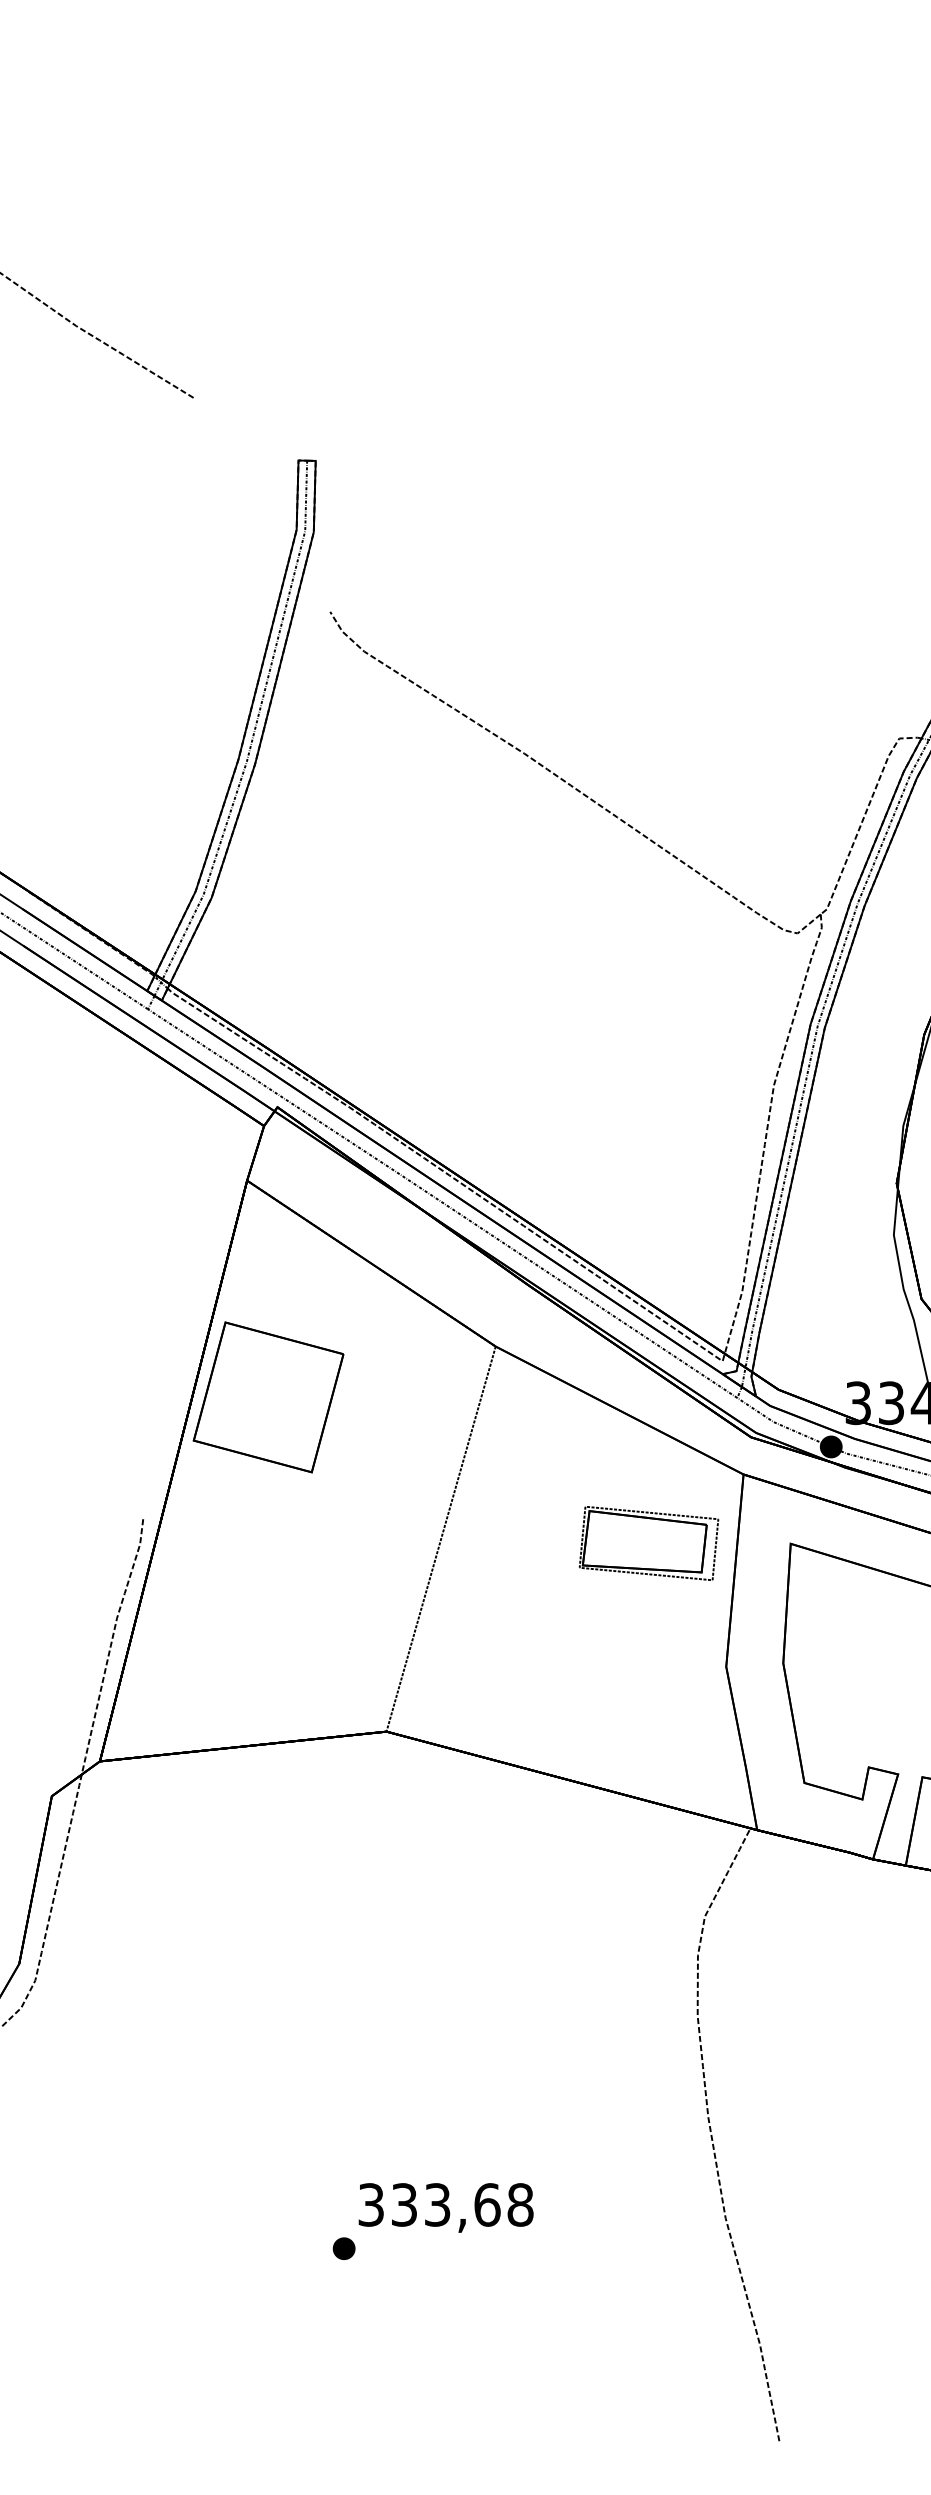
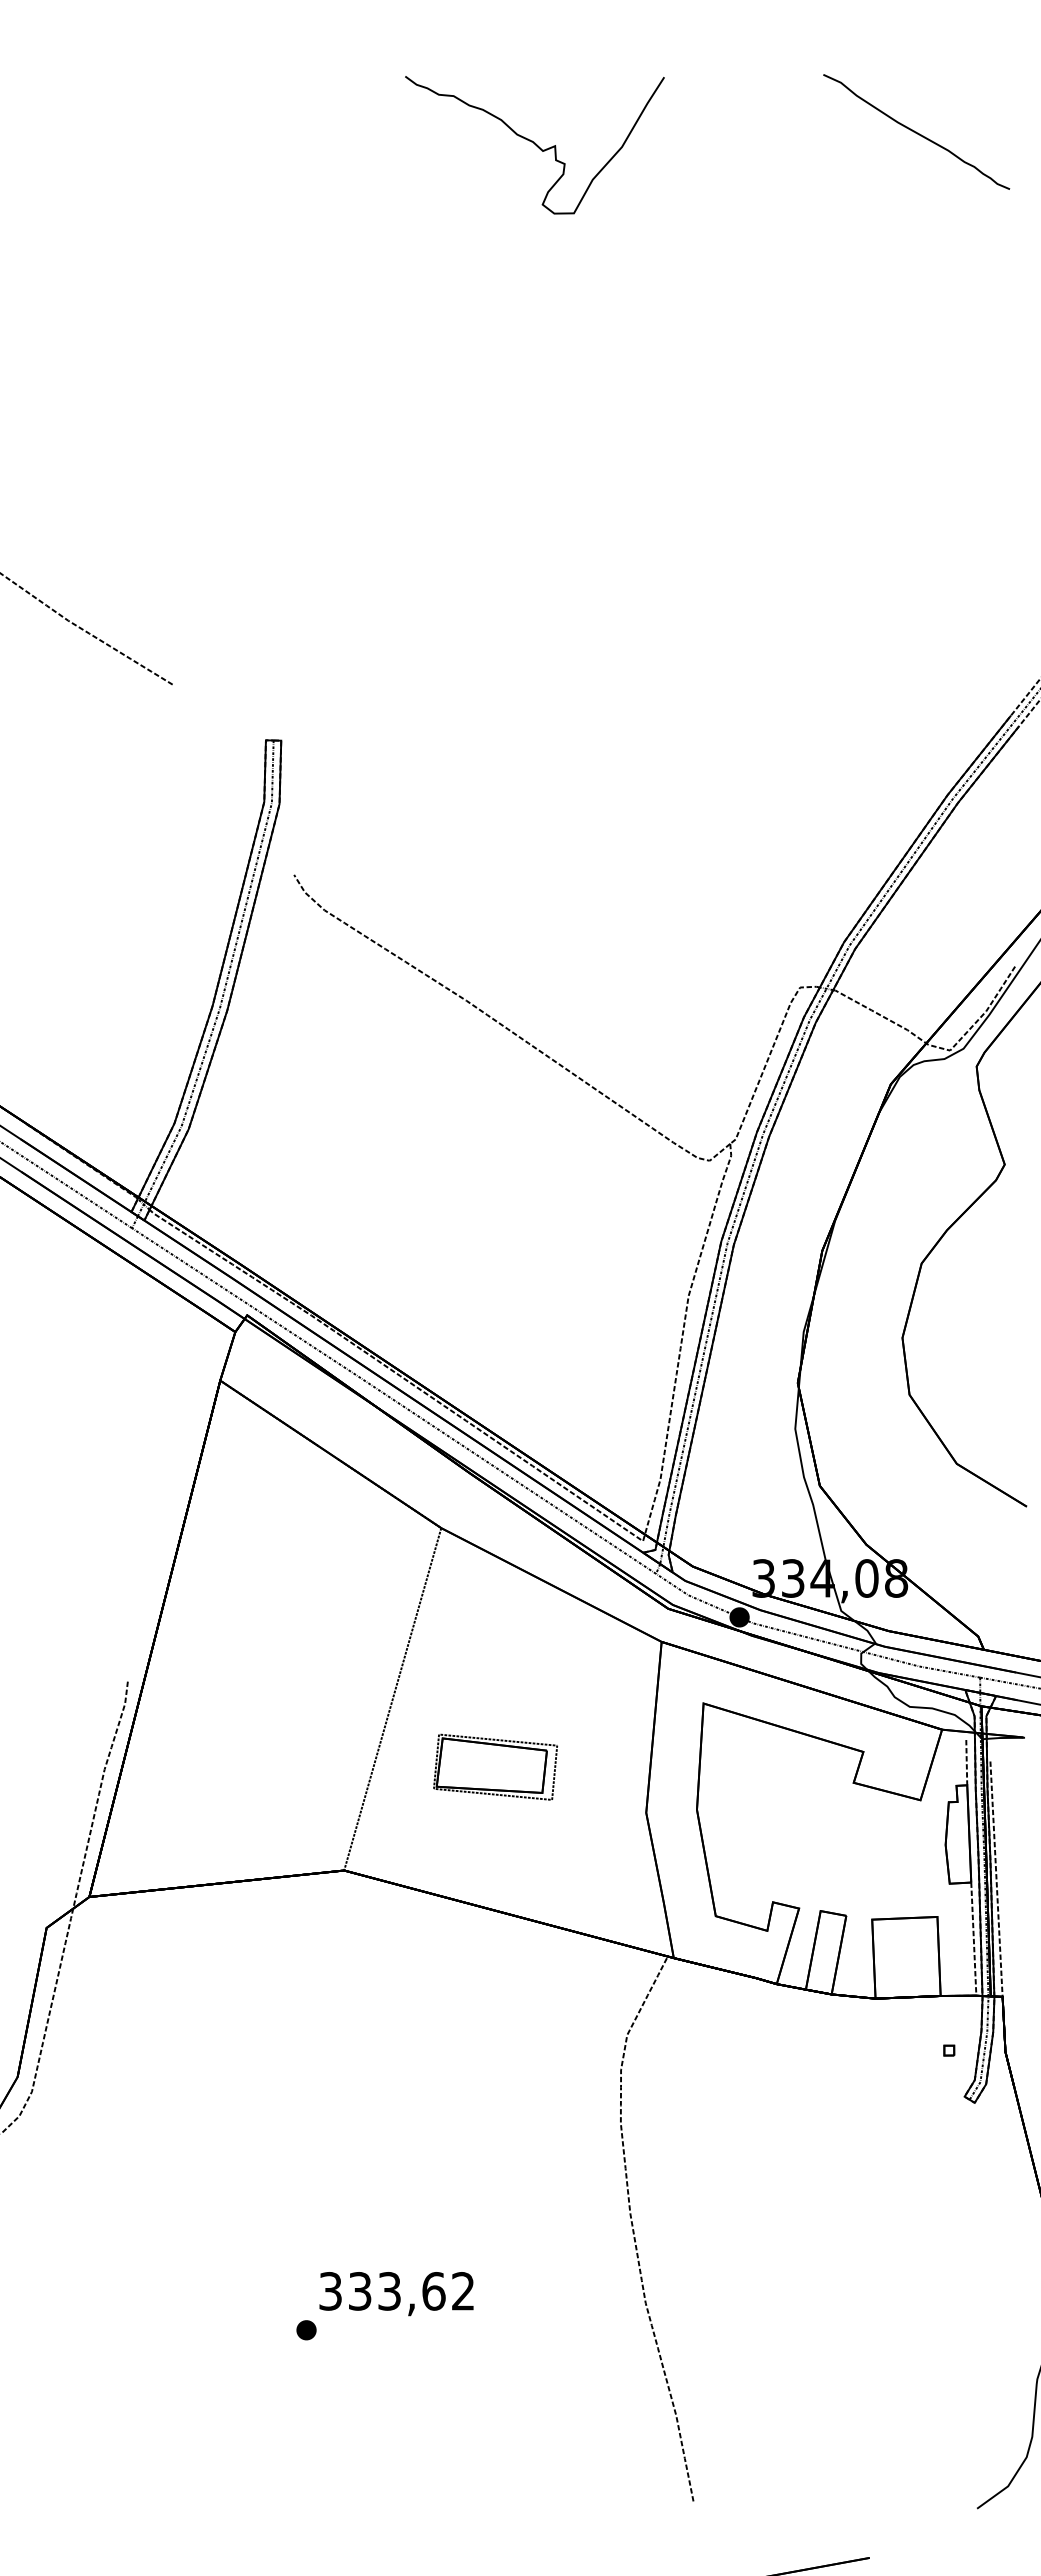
part: (267, 1396) -> (238, 1572), removed
part: (648, 1542) -> (495, 1766), moved
text: (519, 2205) -> (462, 2291), 333,68 -> 333,62

